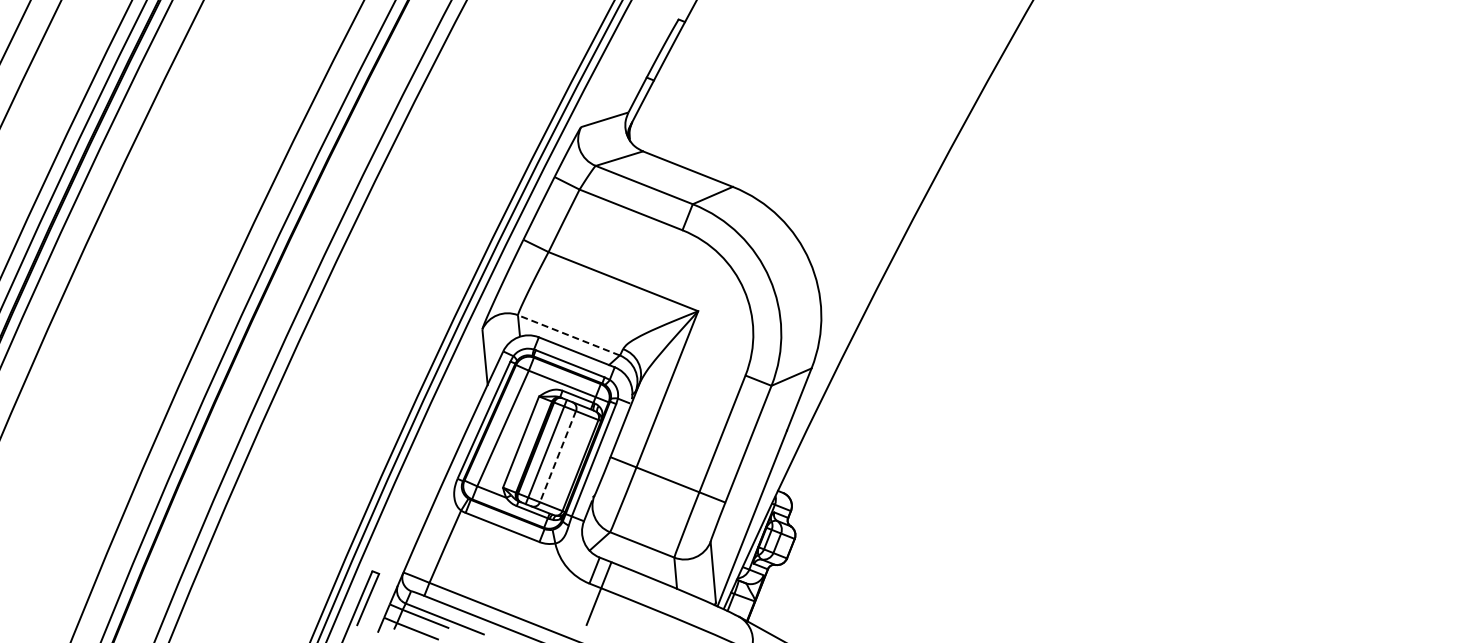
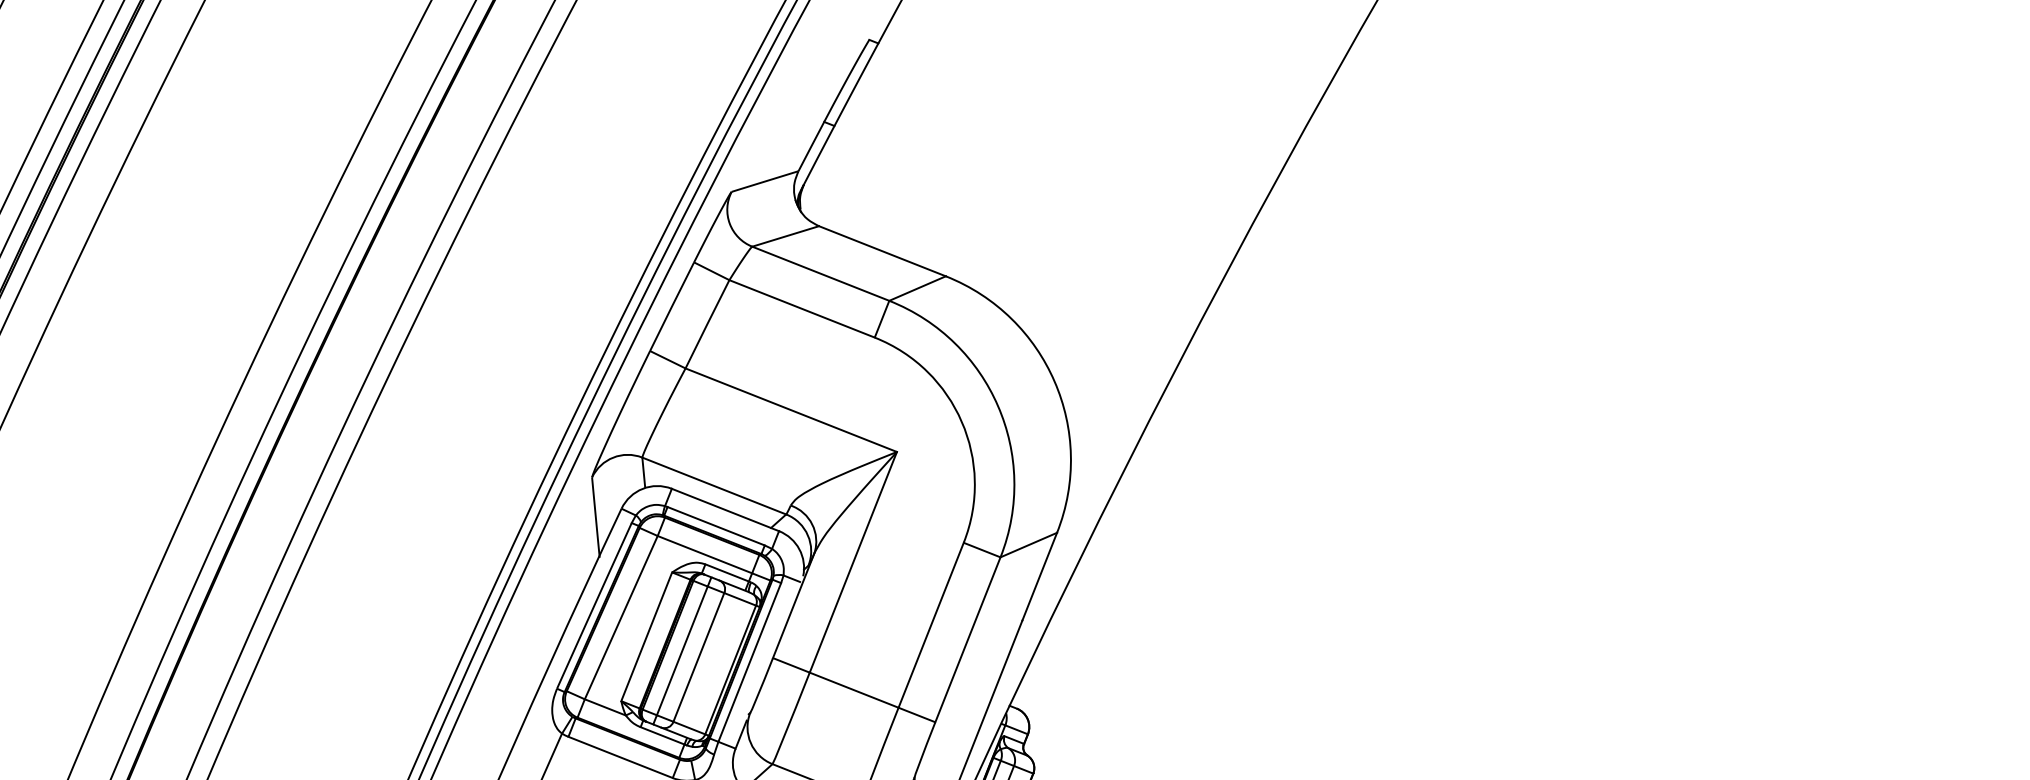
line: (568, 335) -> (713, 486), dashed -> solid
line: (557, 456) -> (698, 657), dashed -> solid

